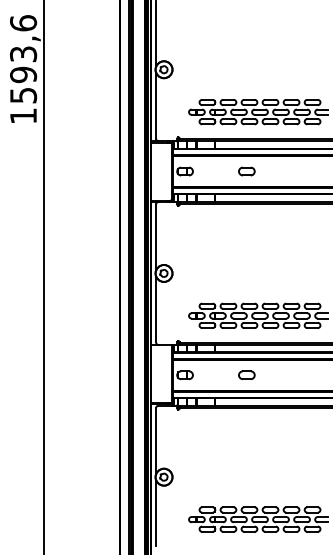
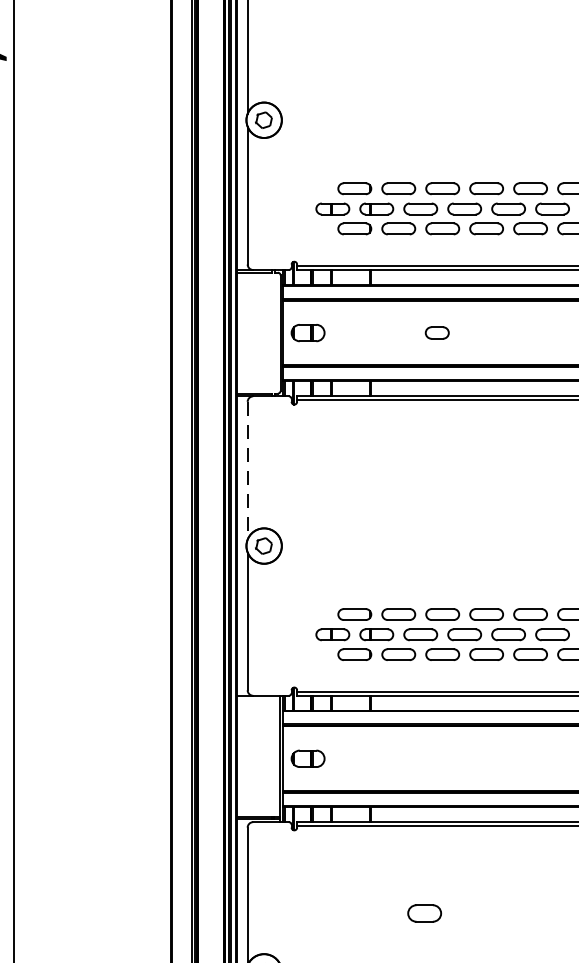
part: (246, 171) -> (436, 332), size x0.7
line: (156, 237) -> (248, 470), solid -> dashed
part: (246, 375) -> (423, 913), moved

